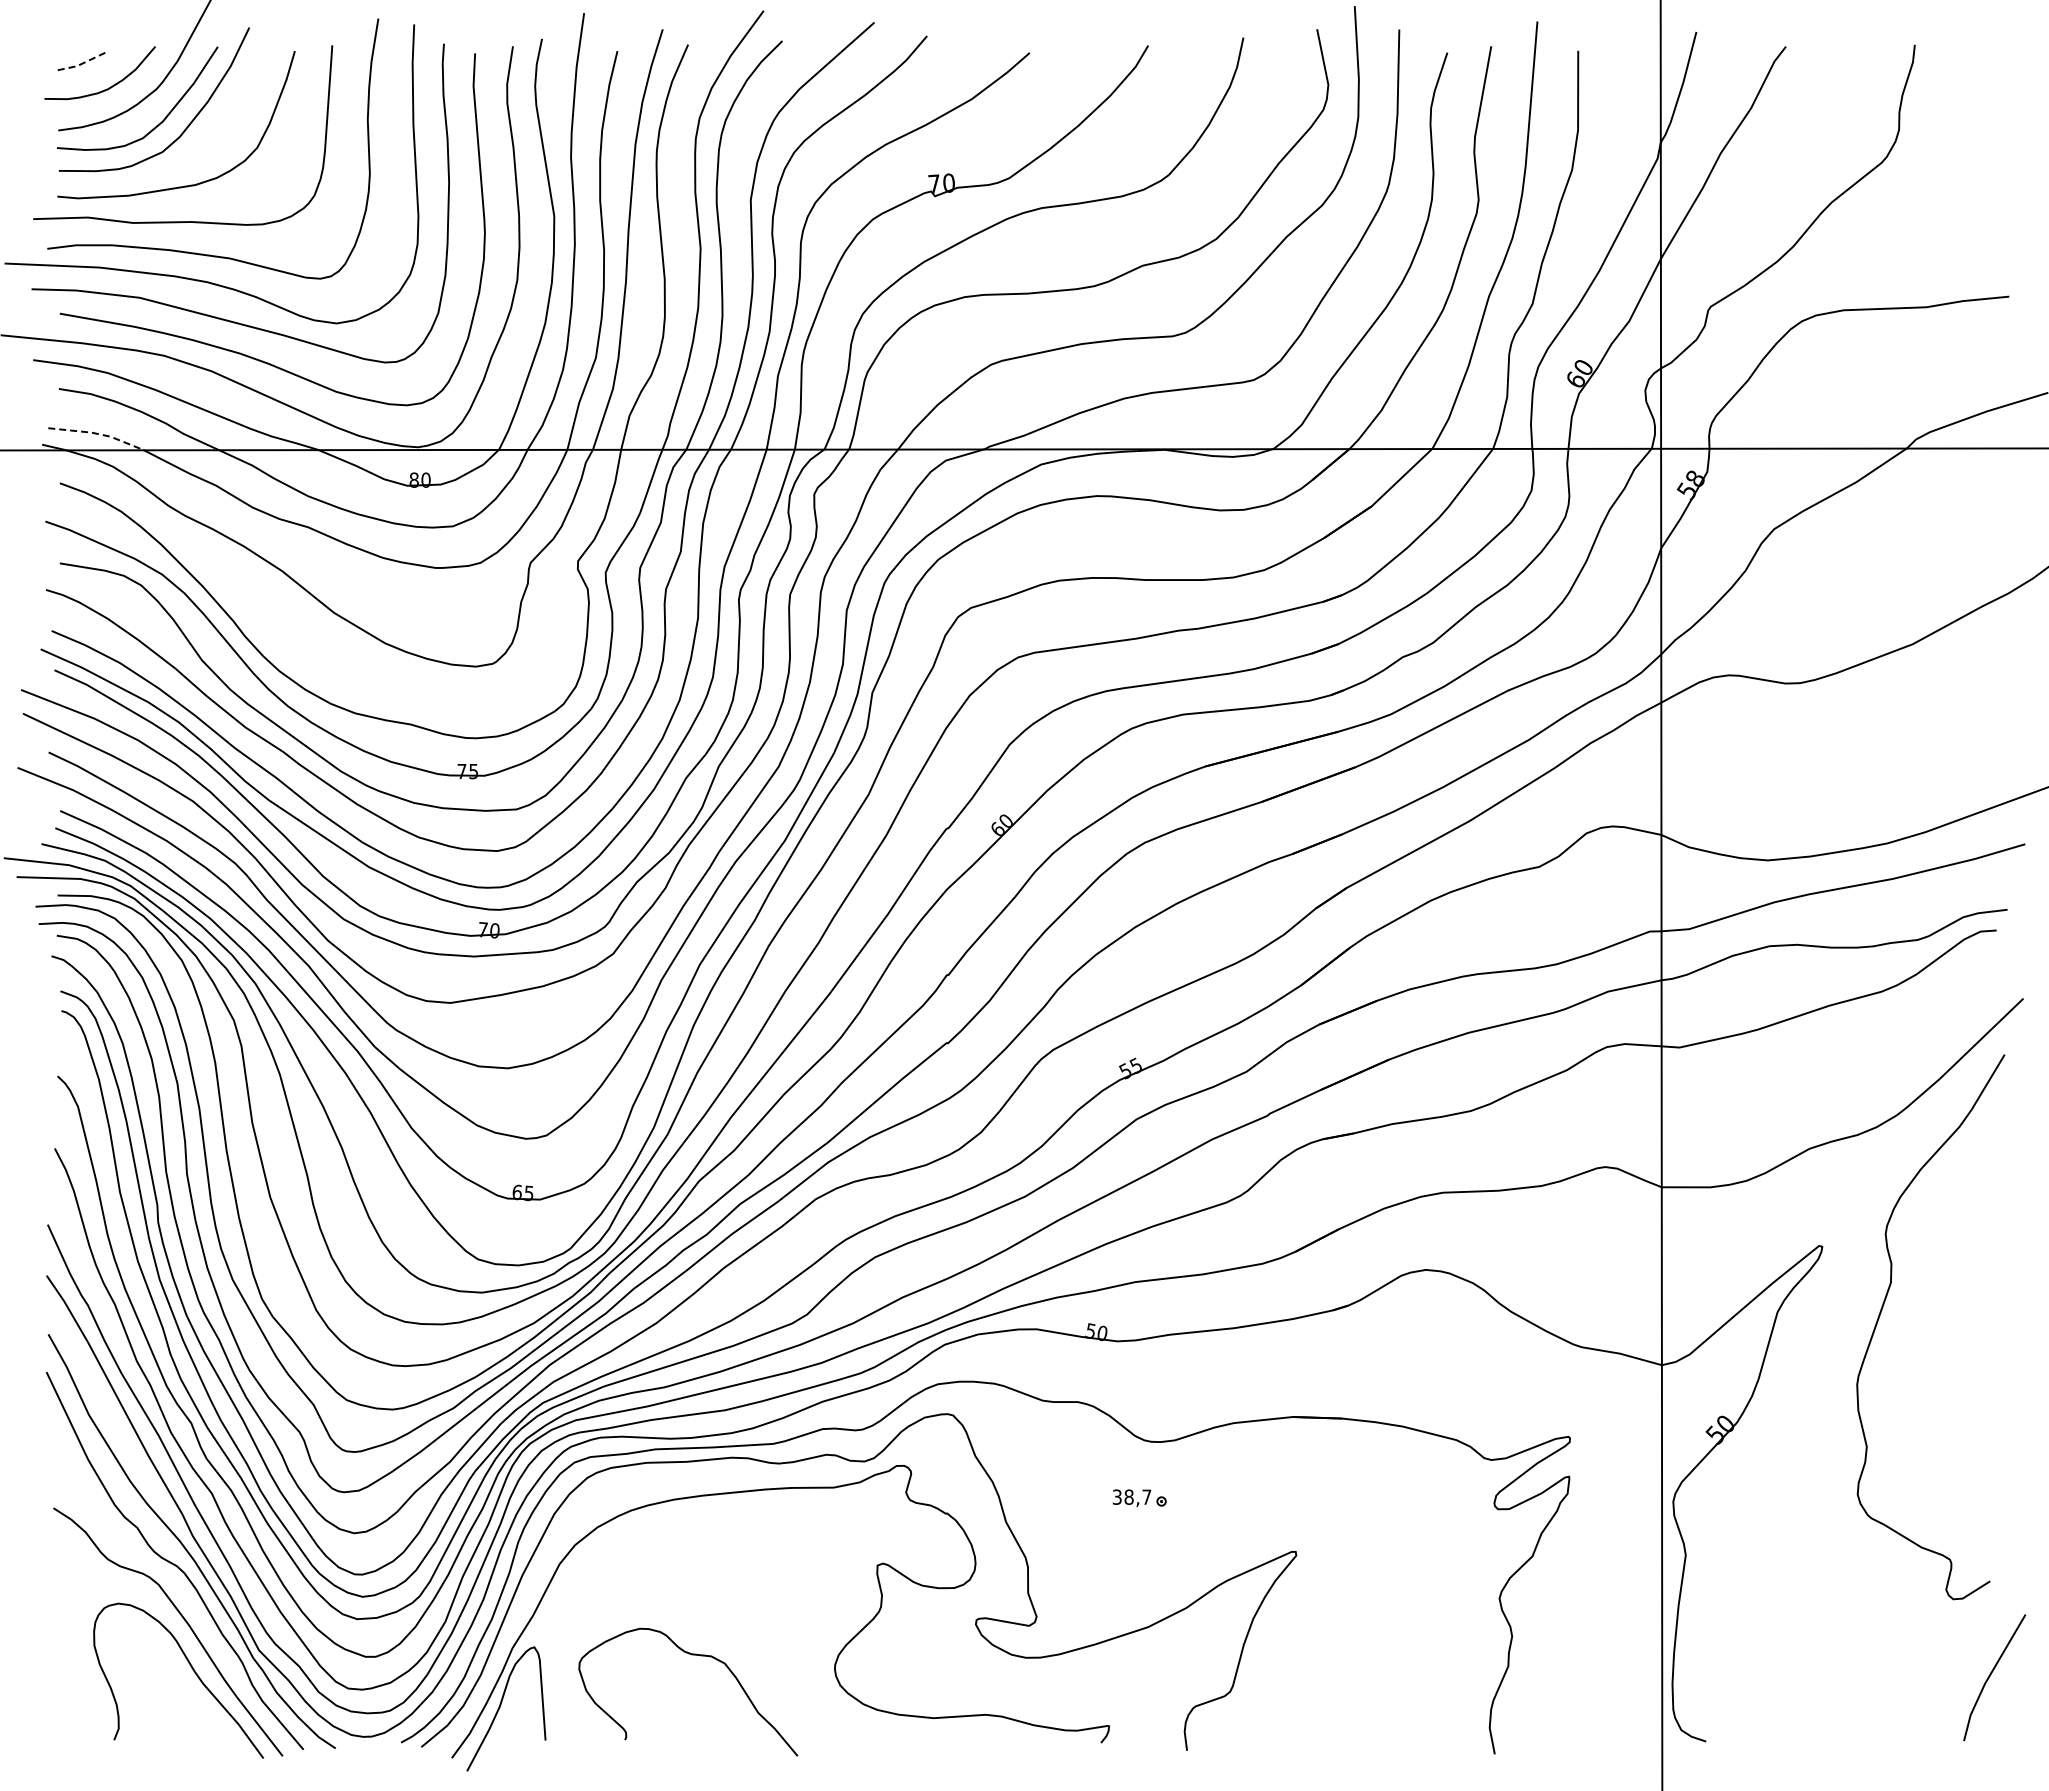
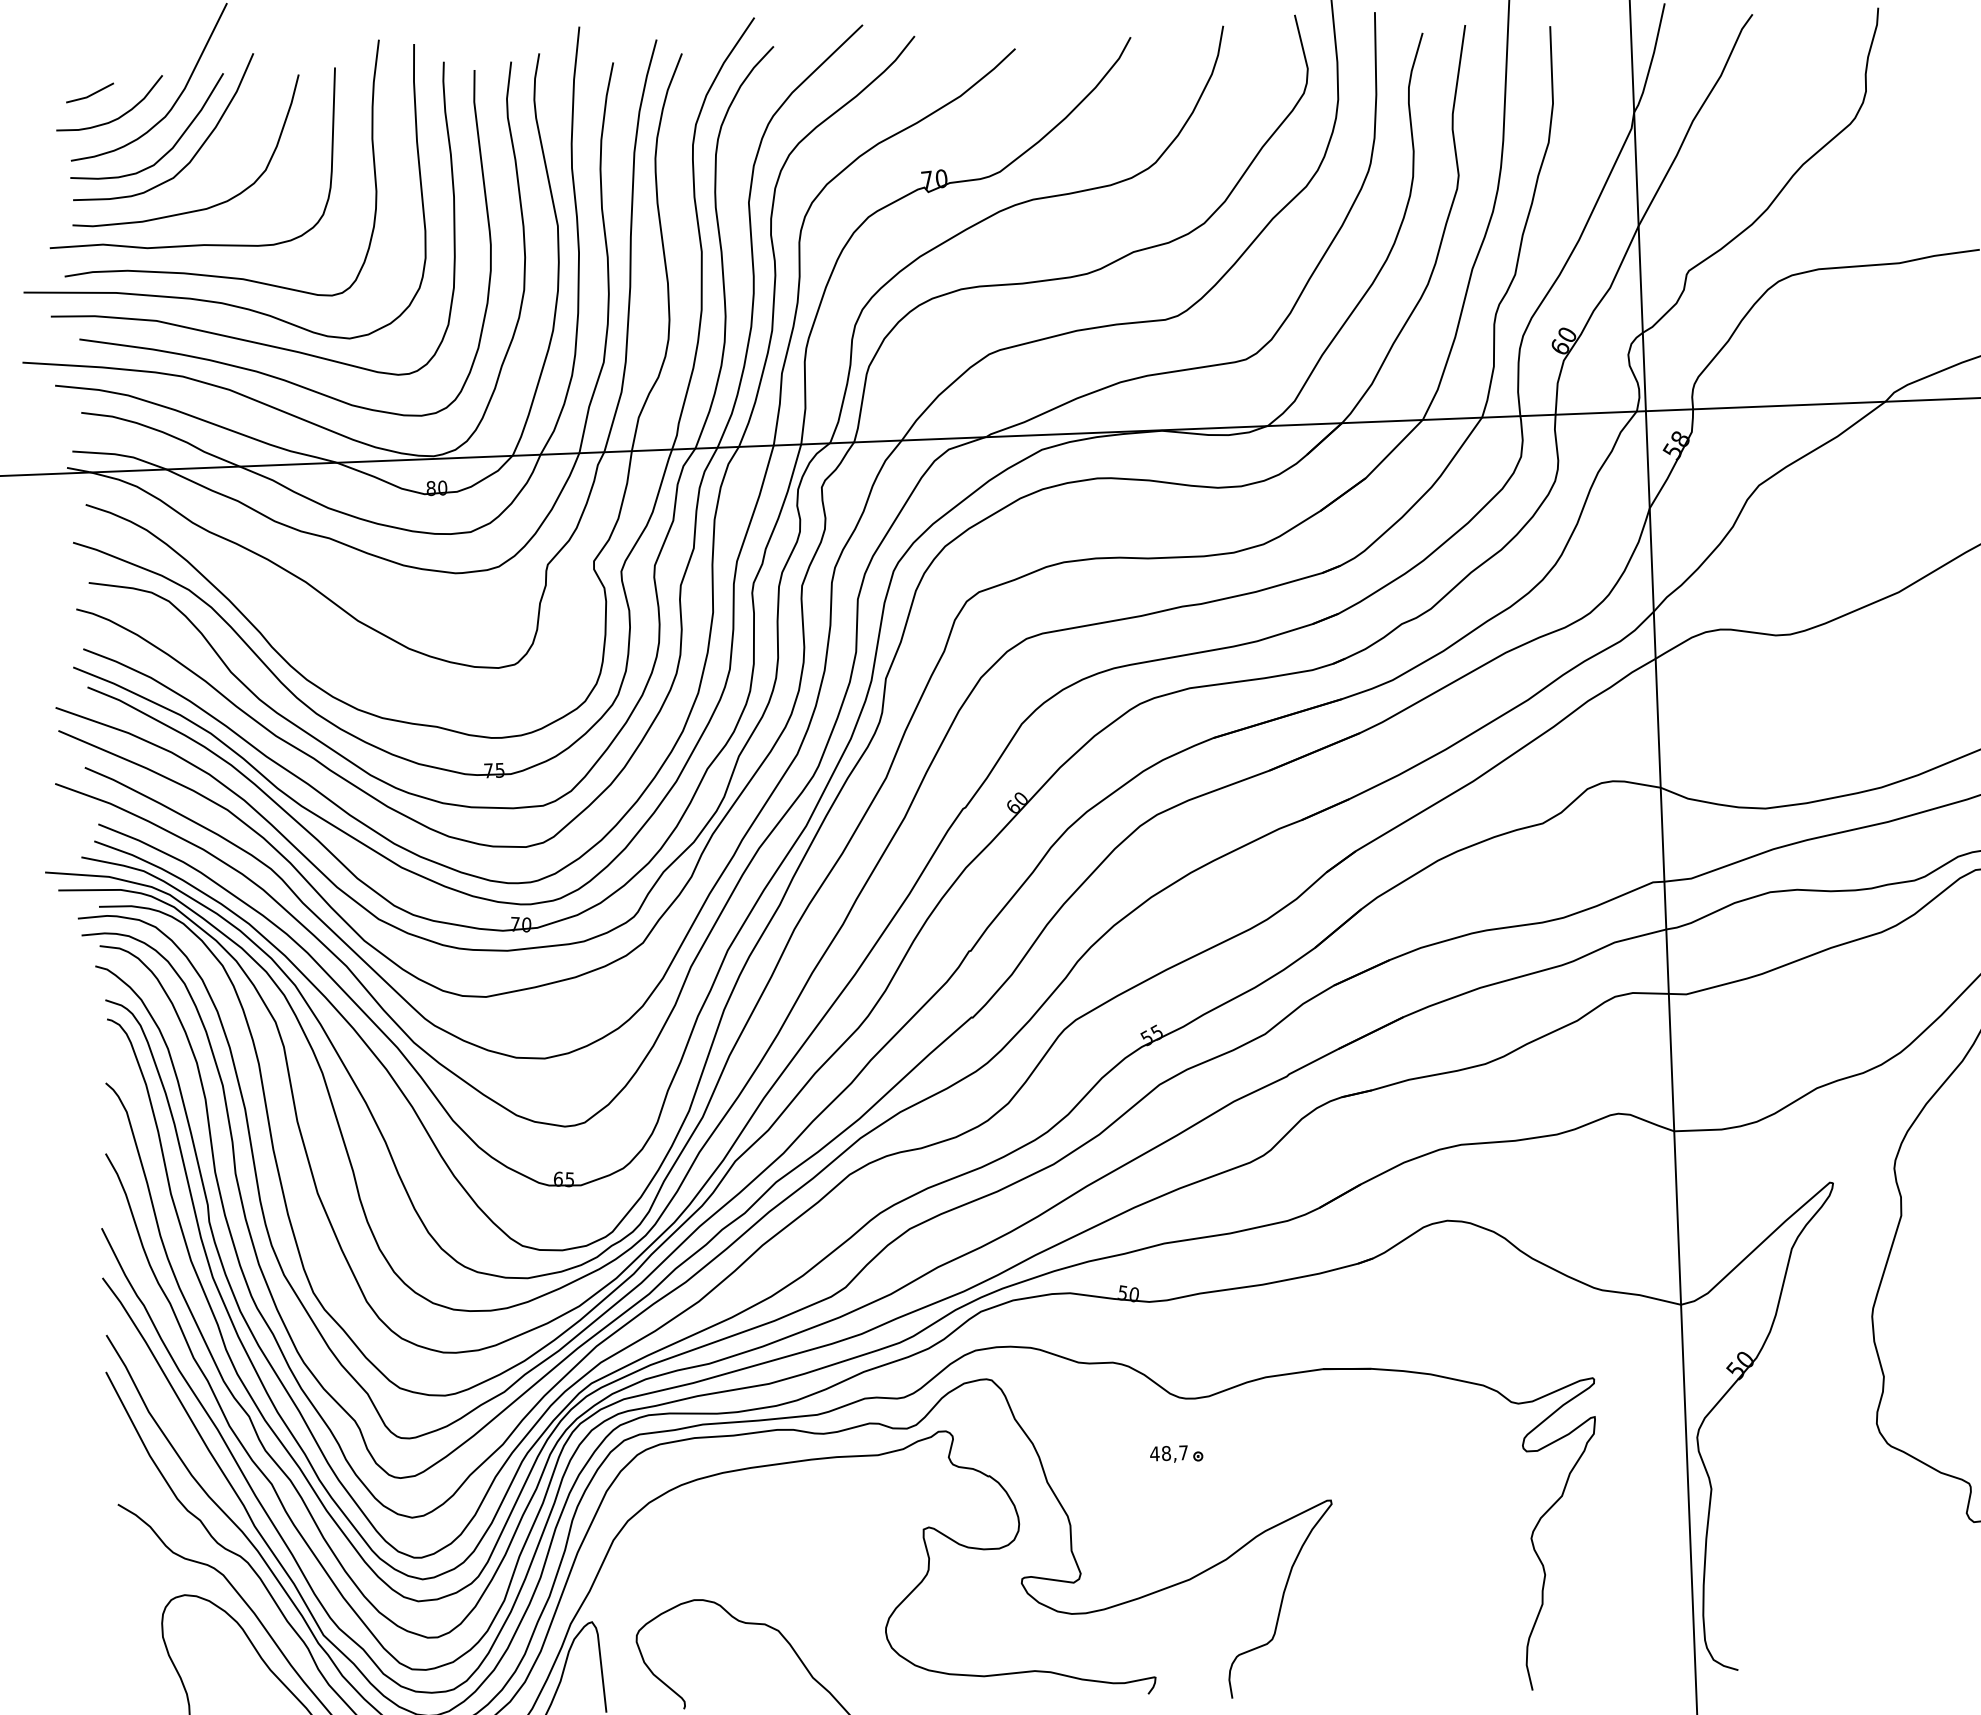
line: (80, 64) -> (90, 95), dashed -> solid
line: (97, 433) -> (120, 454), dashed -> solid
text: (1117, 1496) -> (1155, 1453), 38,7 -> 48,7

